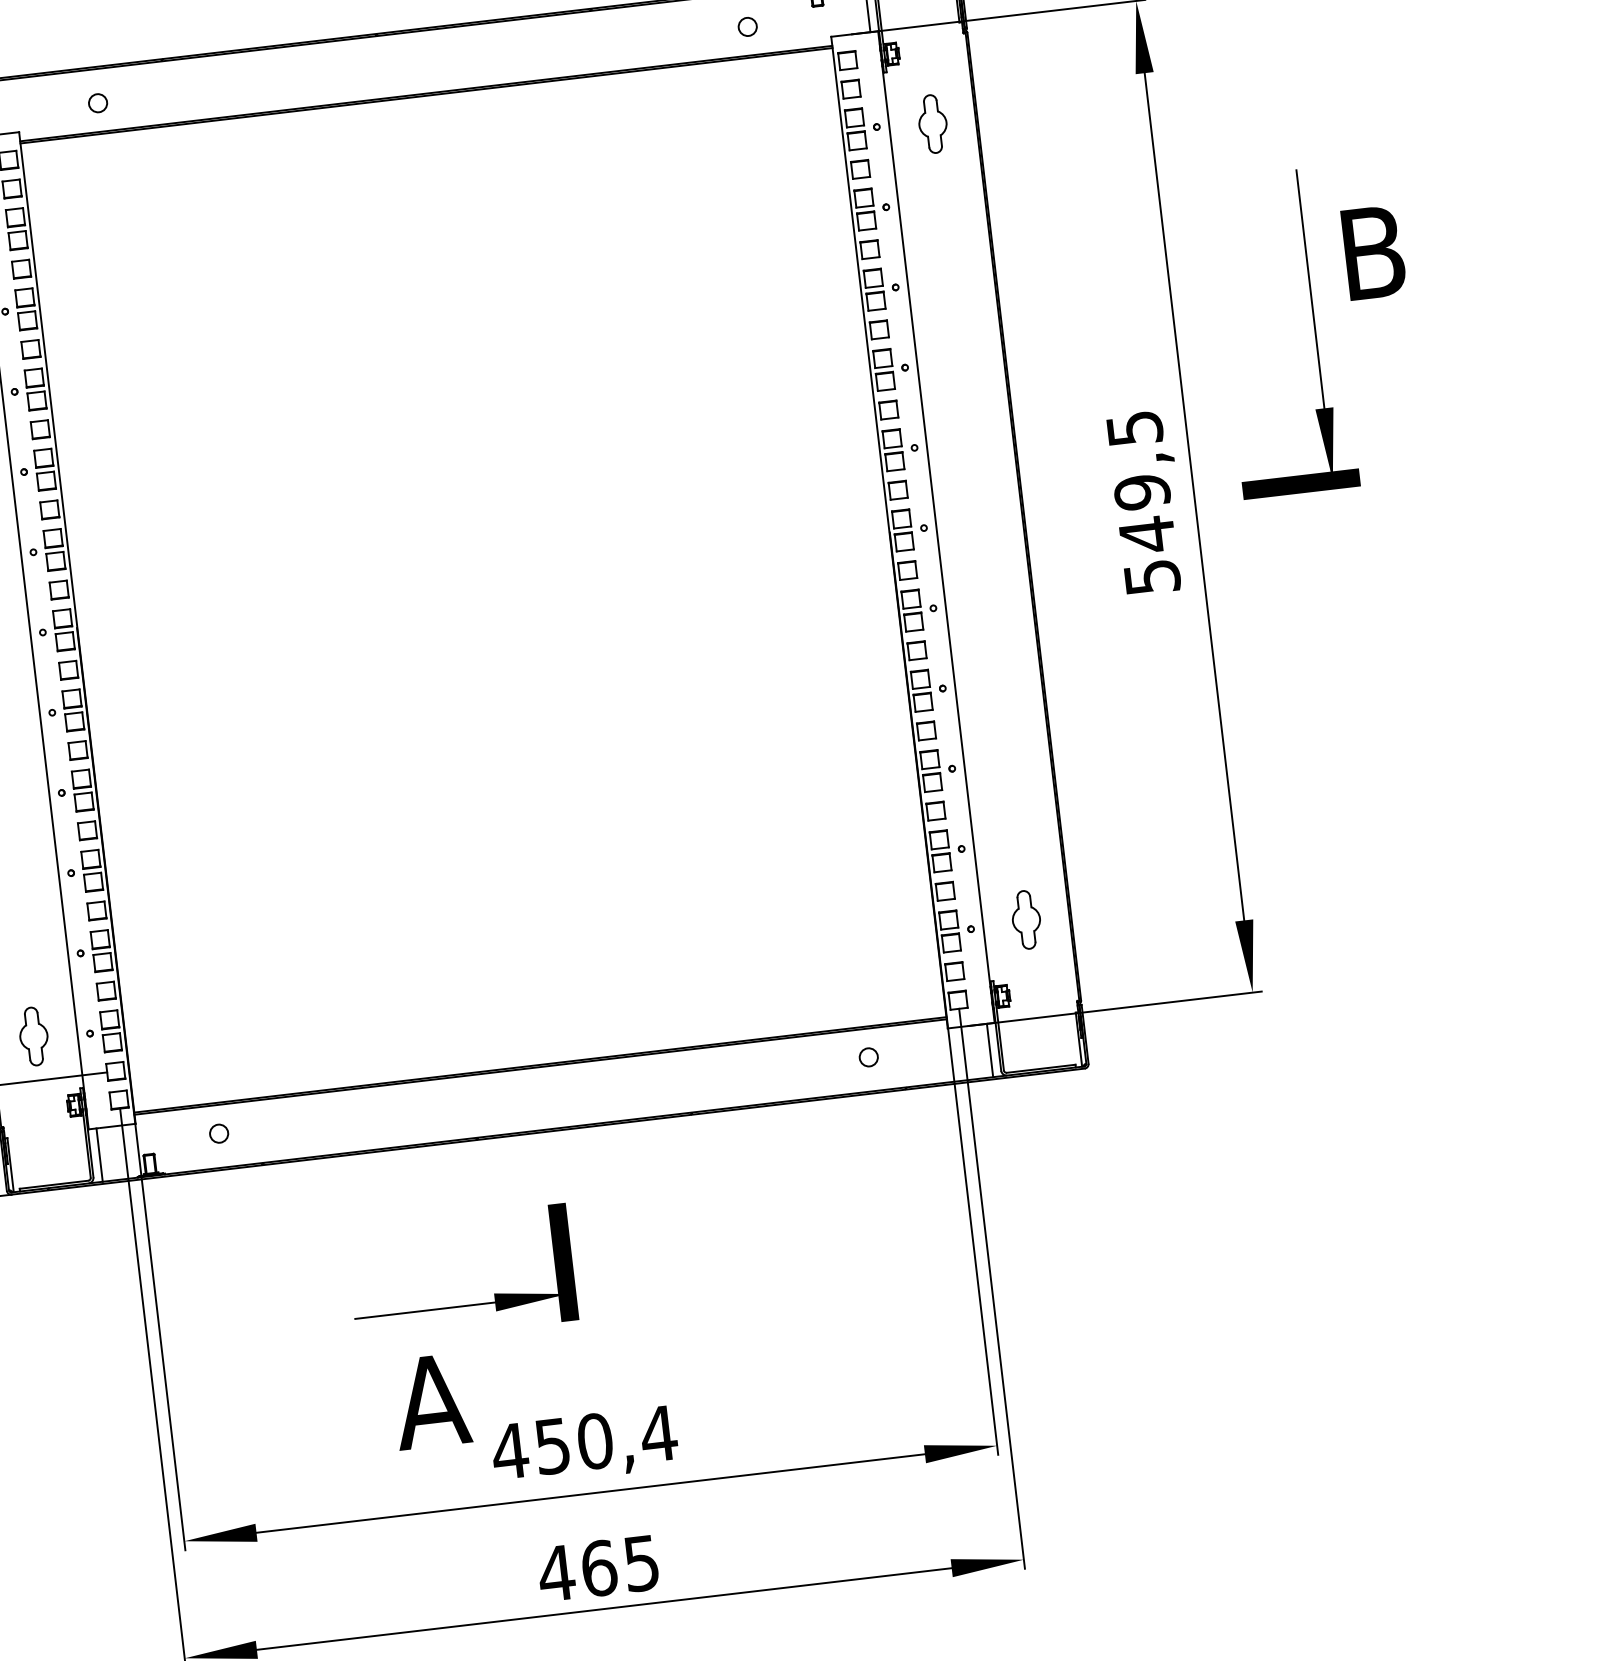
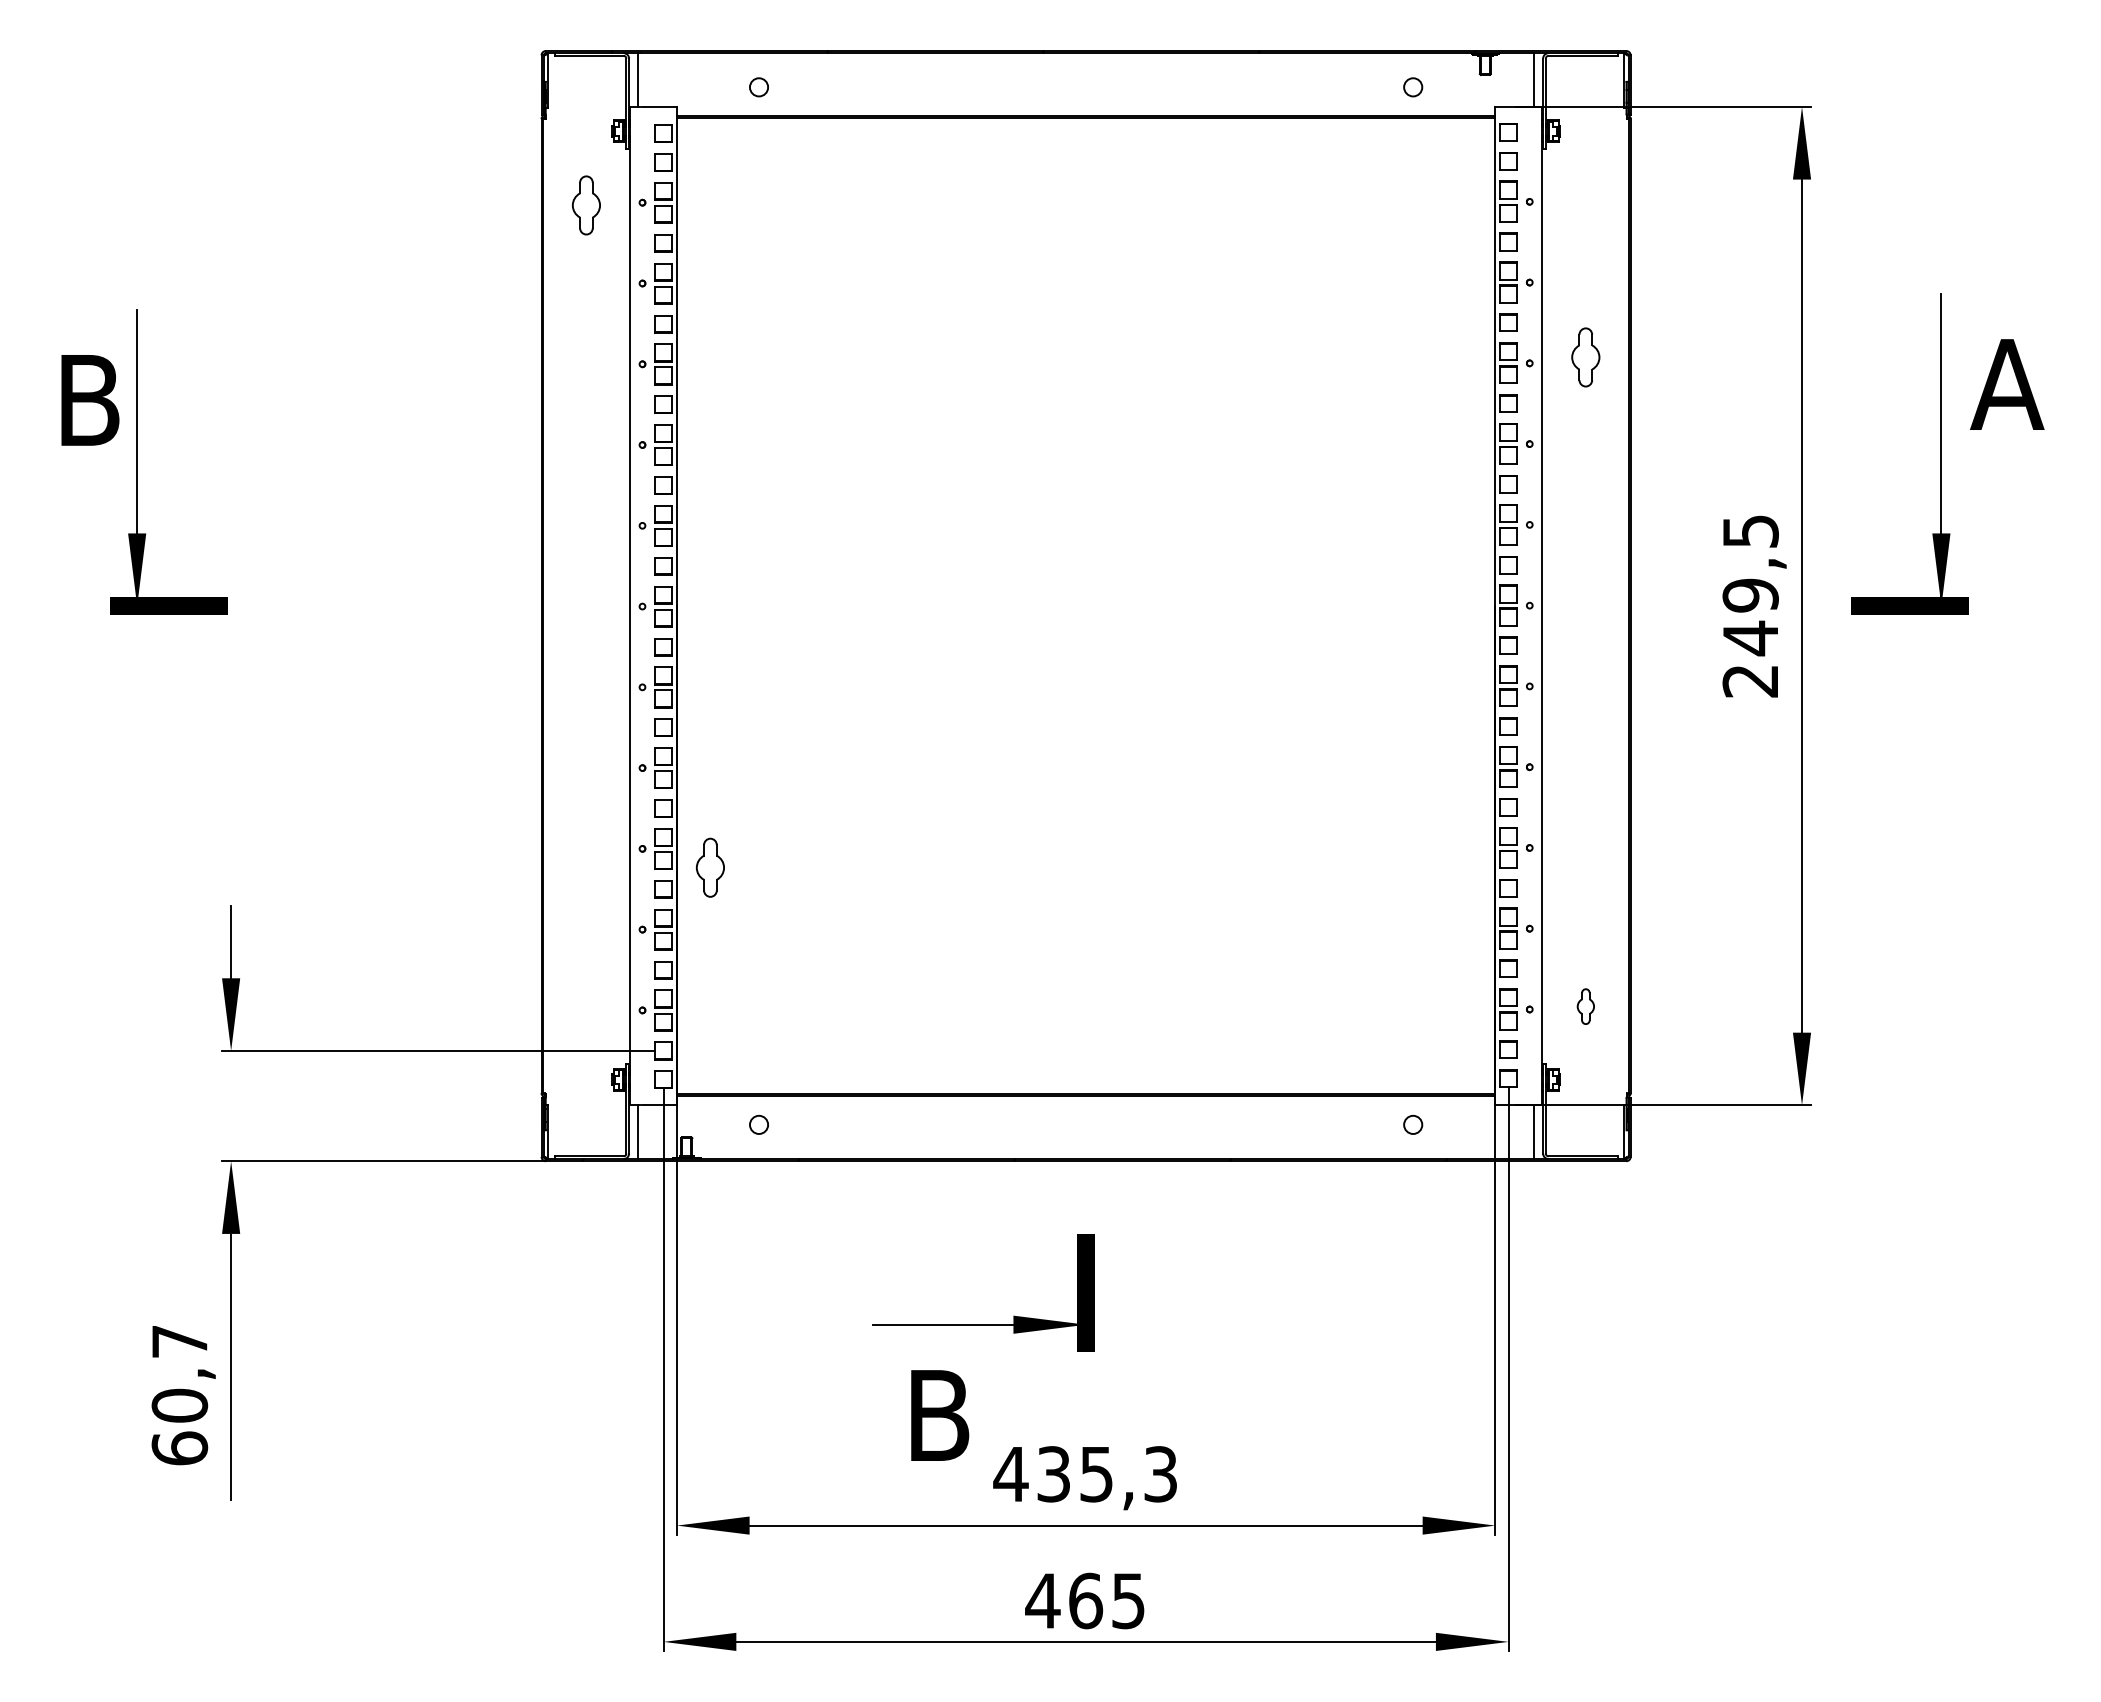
part: (932, 124) -> (1585, 357), moved
text: (1372, 252) -> (2007, 384), B -> A
text: (1152, 577) -> (1750, 681), 549,5 -> 249,5
part: (1026, 919) -> (1585, 1006), size x0.6
part: (32, 1036) -> (709, 867), moved
text: (431, 1401) -> (938, 1415), A -> B
text: (606, 1440) -> (1108, 1474), 450,4 -> 435,3

